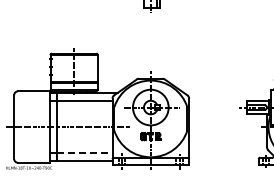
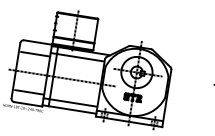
line: (33, 105) -> (35, 54), added
line: (33, 149) -> (29, 92), added
line: (84, 153) -> (73, 103), dashed -> solid

